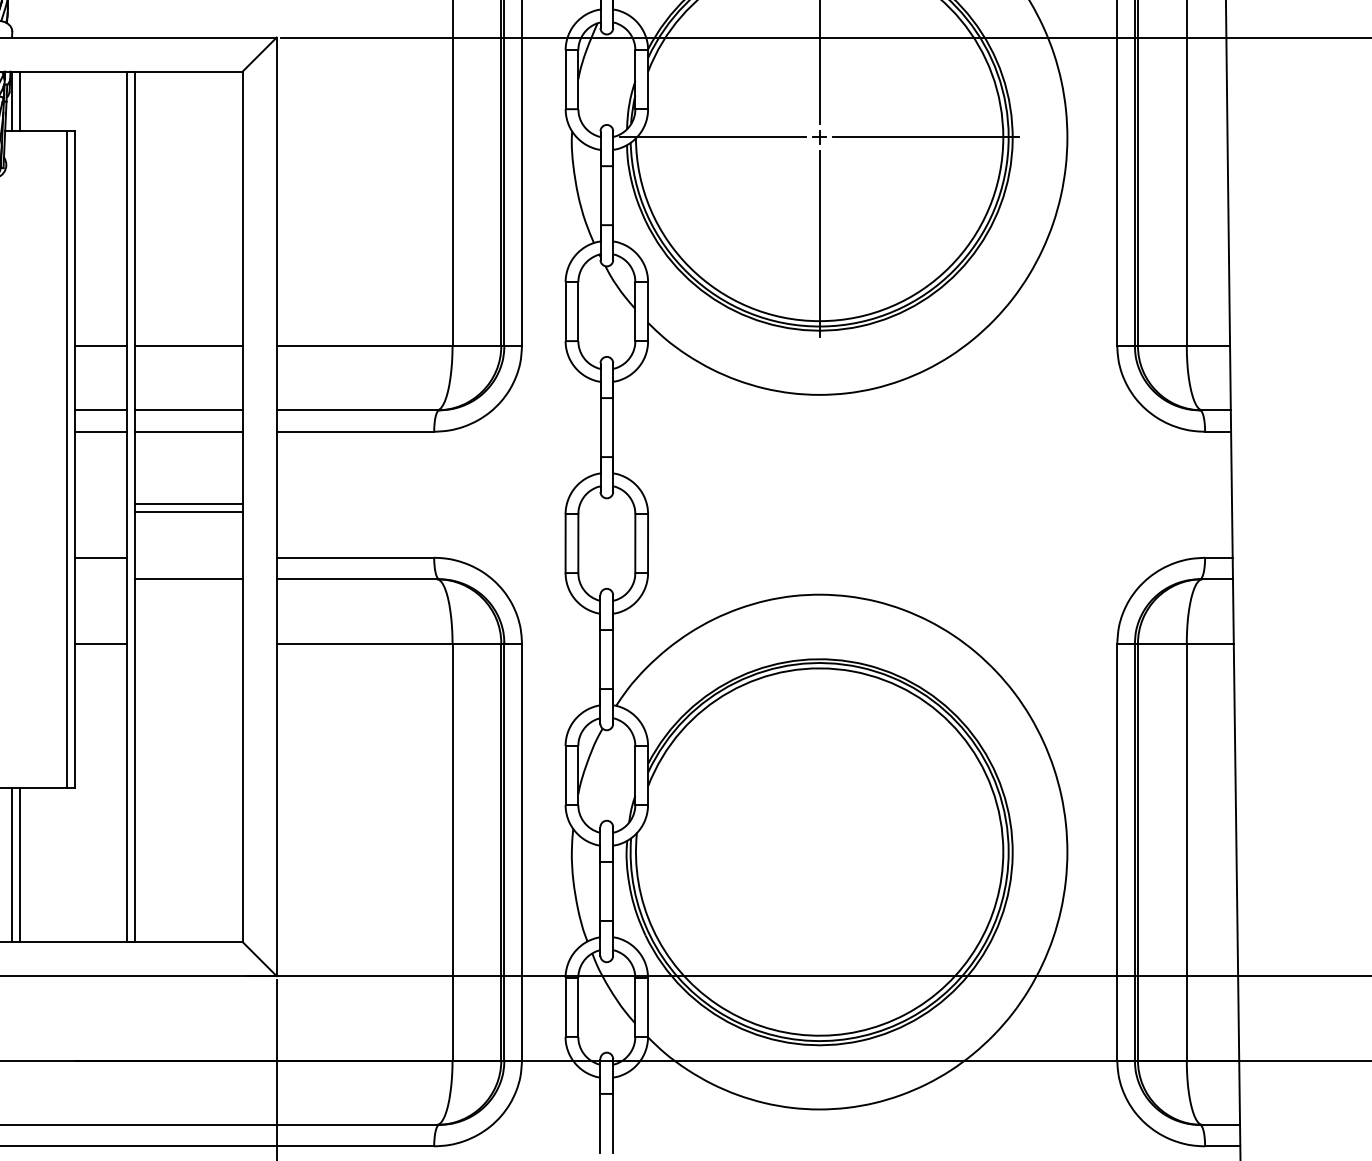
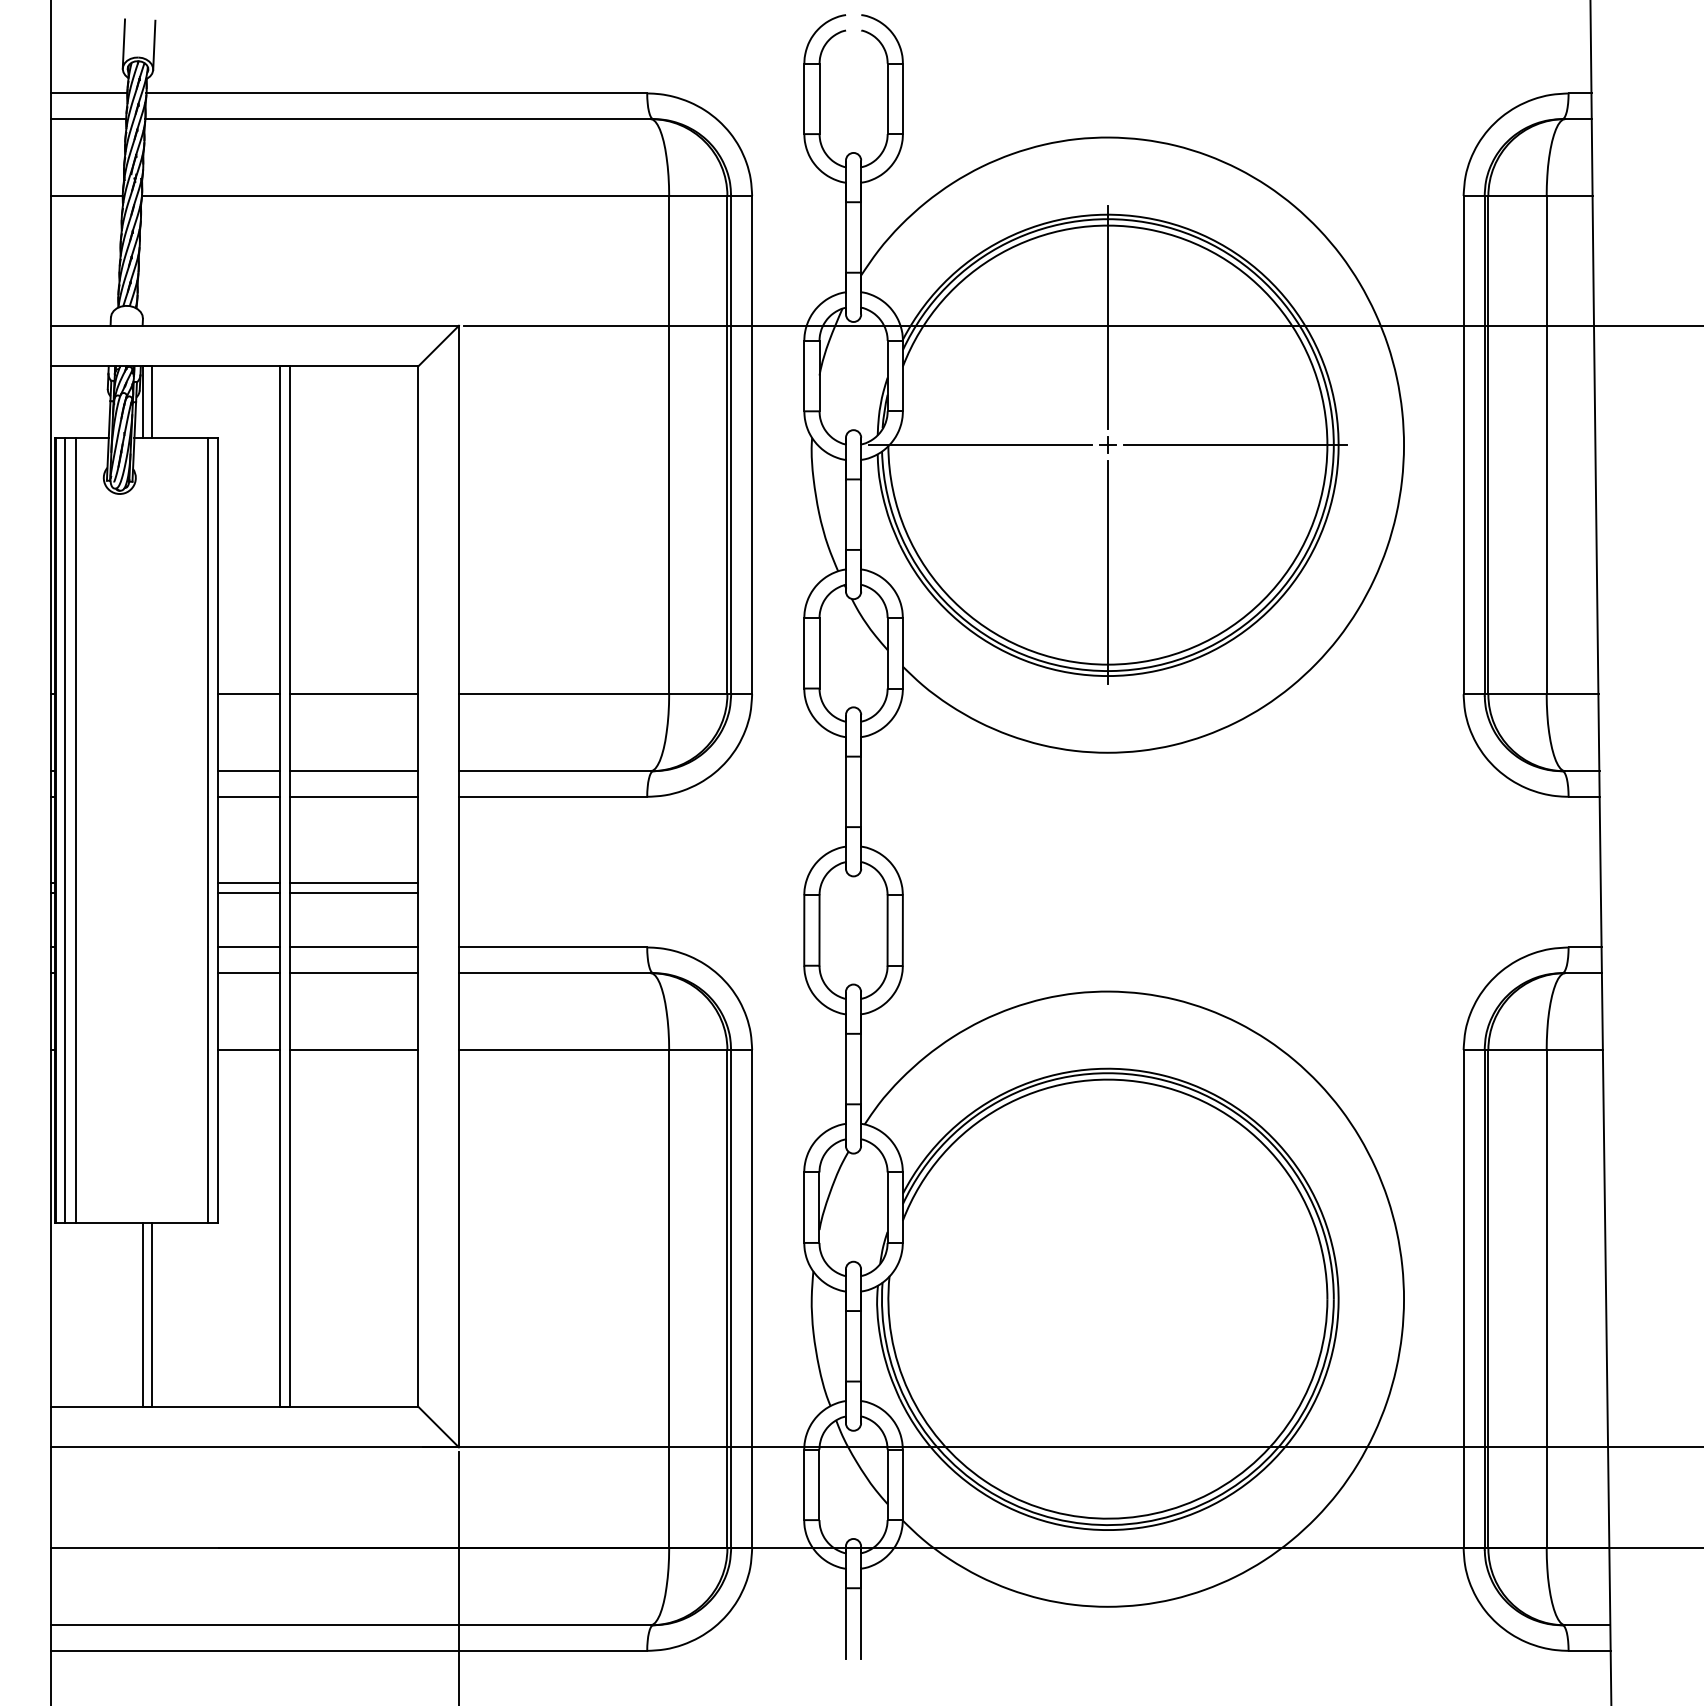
line: (100, 504) -> (248, 883), added
line: (100, 511) -> (248, 892), added
line: (189, 557) -> (354, 947), added
line: (100, 579) -> (248, 973), added
line: (189, 643) -> (354, 1050), added

